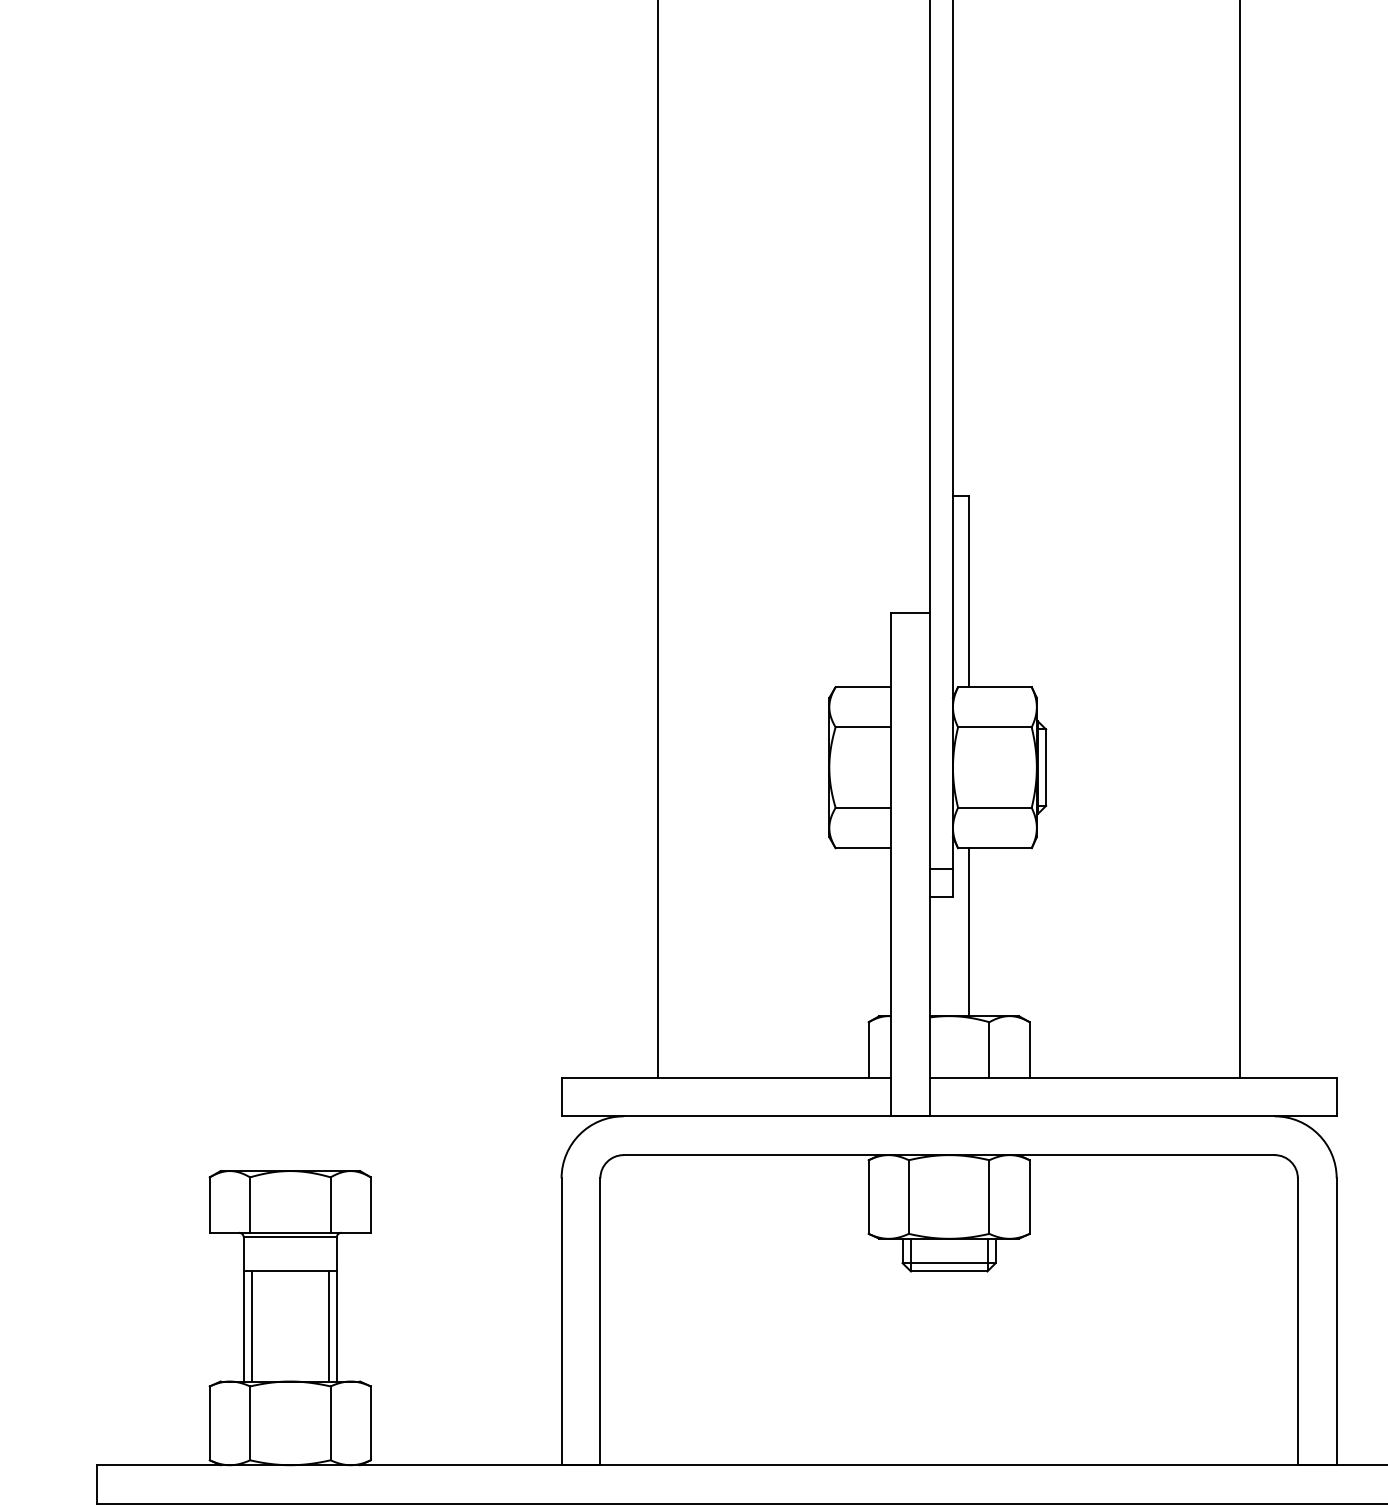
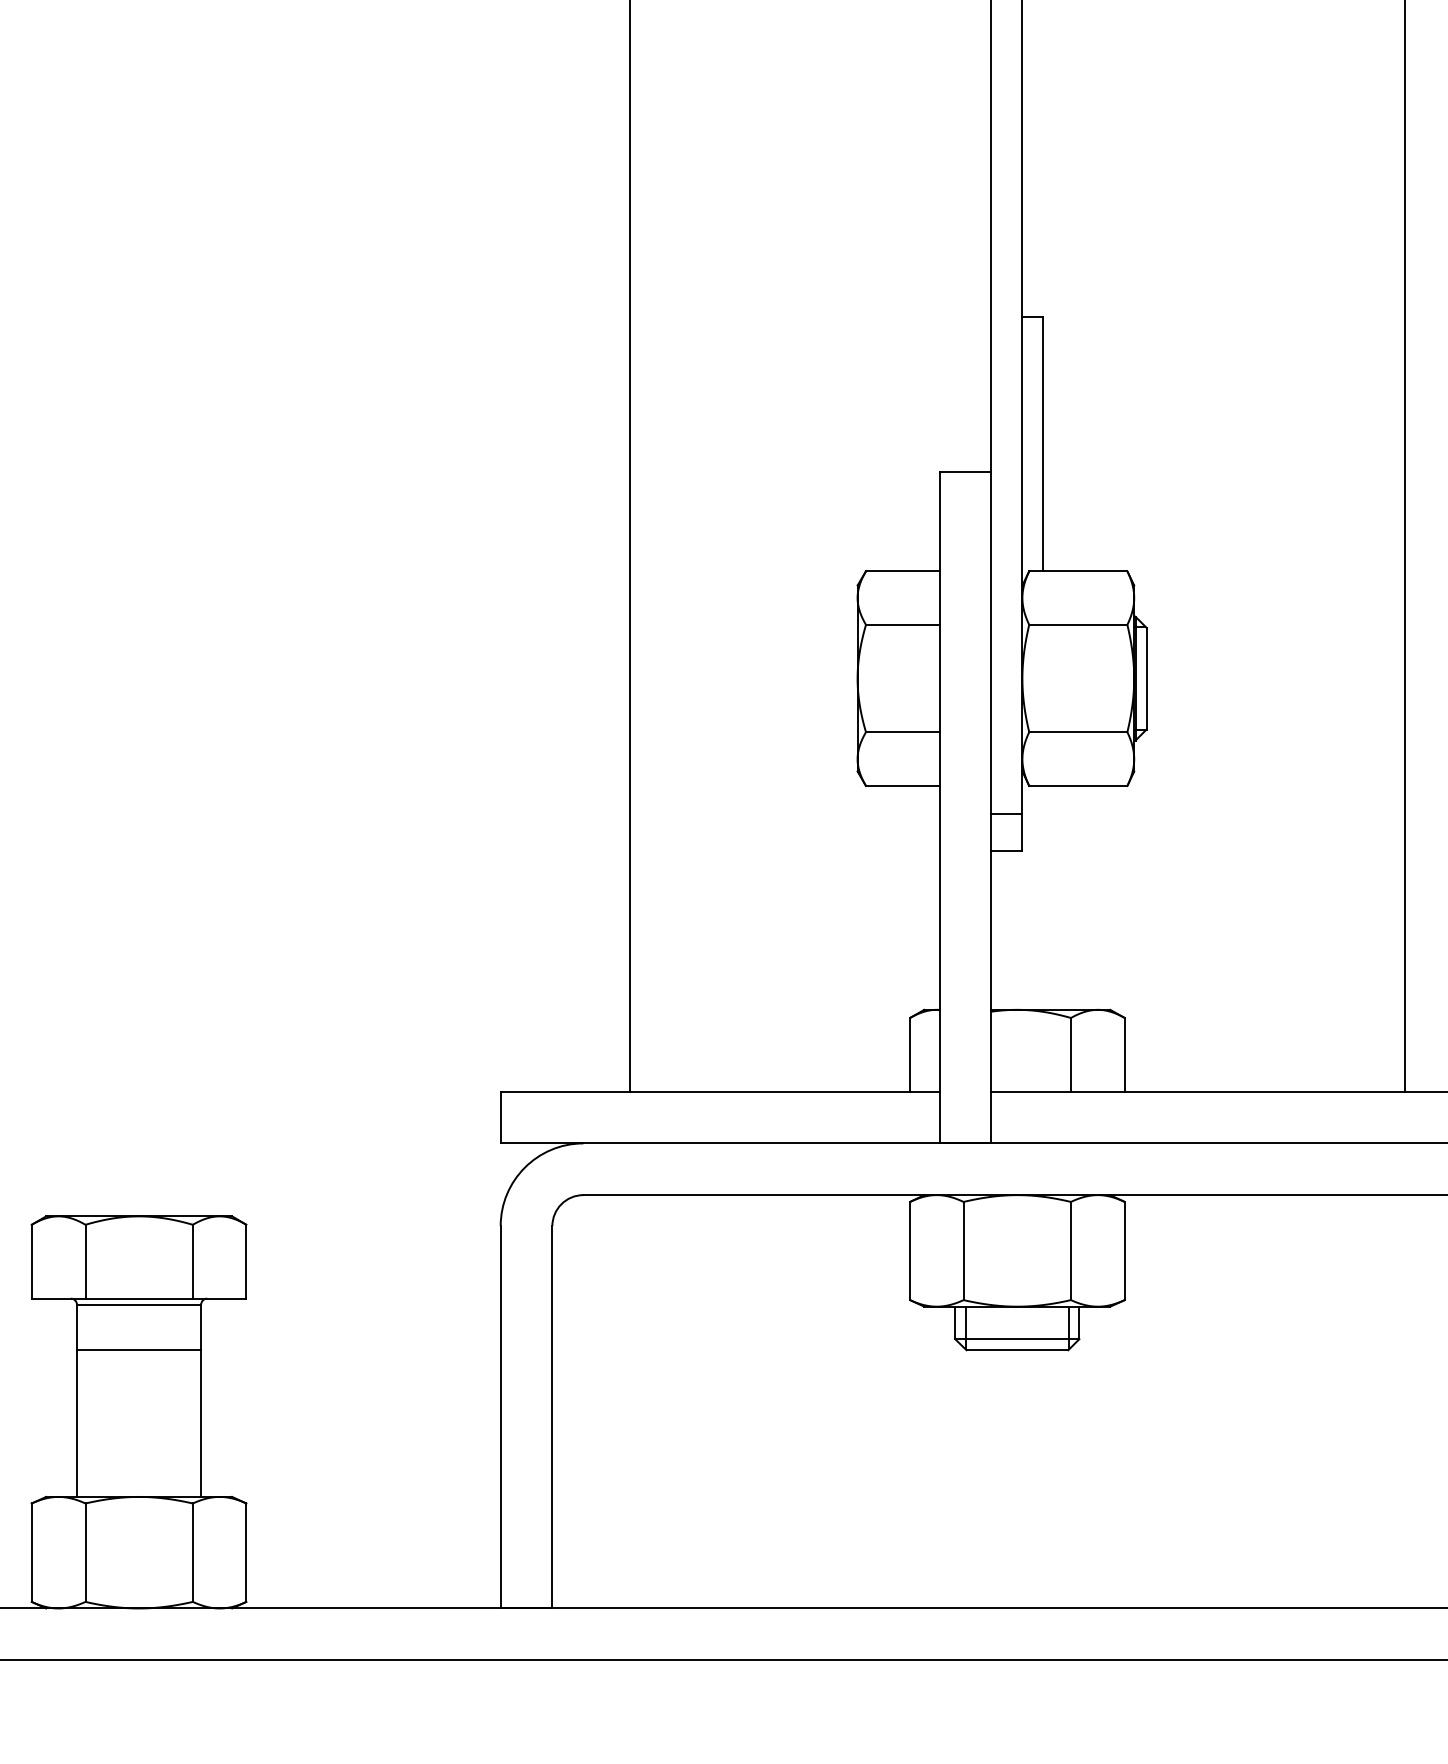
line: (968, 932) -> (1043, 898), removed
line: (251, 1326) -> (87, 1423), removed
line: (328, 1326) -> (189, 1423), removed

